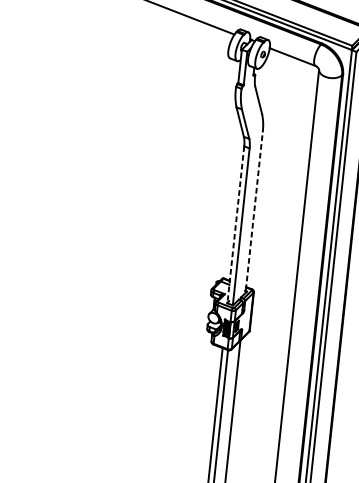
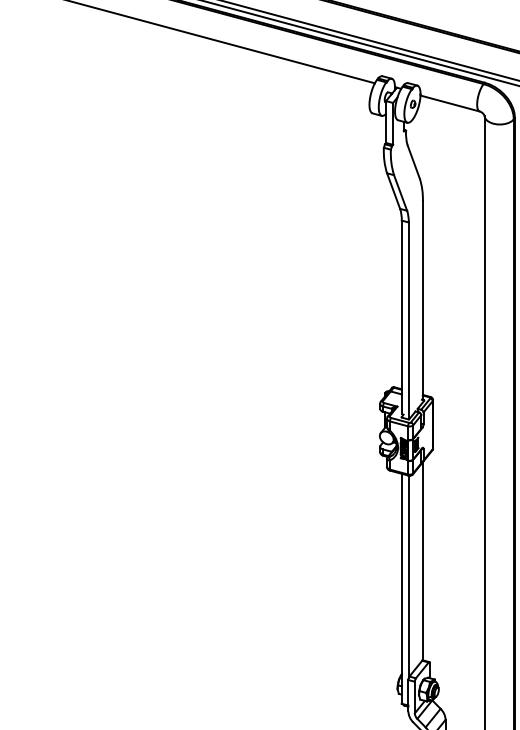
line: (254, 210) -> (422, 299), dashed -> solid
line: (235, 223) -> (401, 317), dashed -> solid

